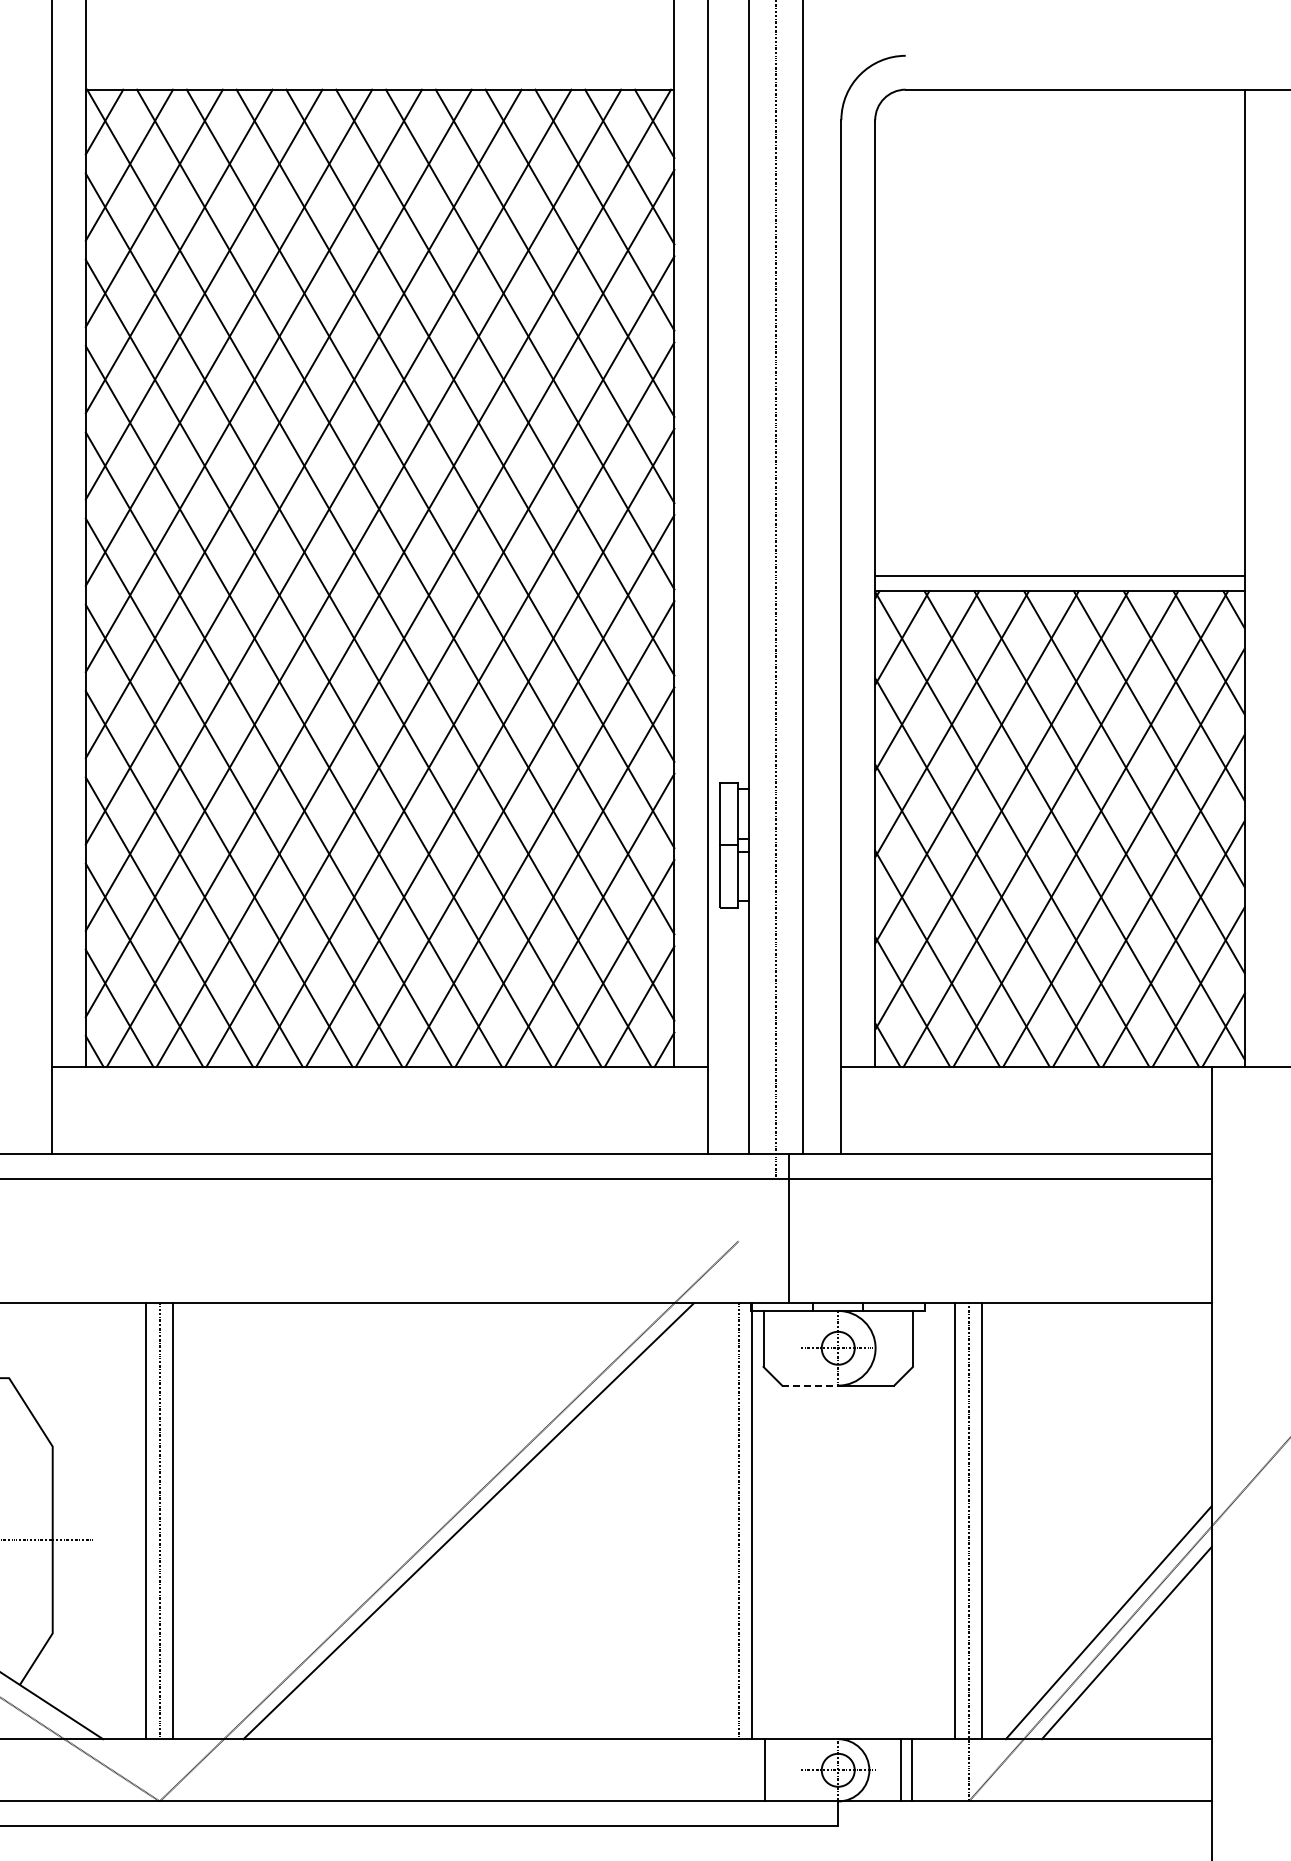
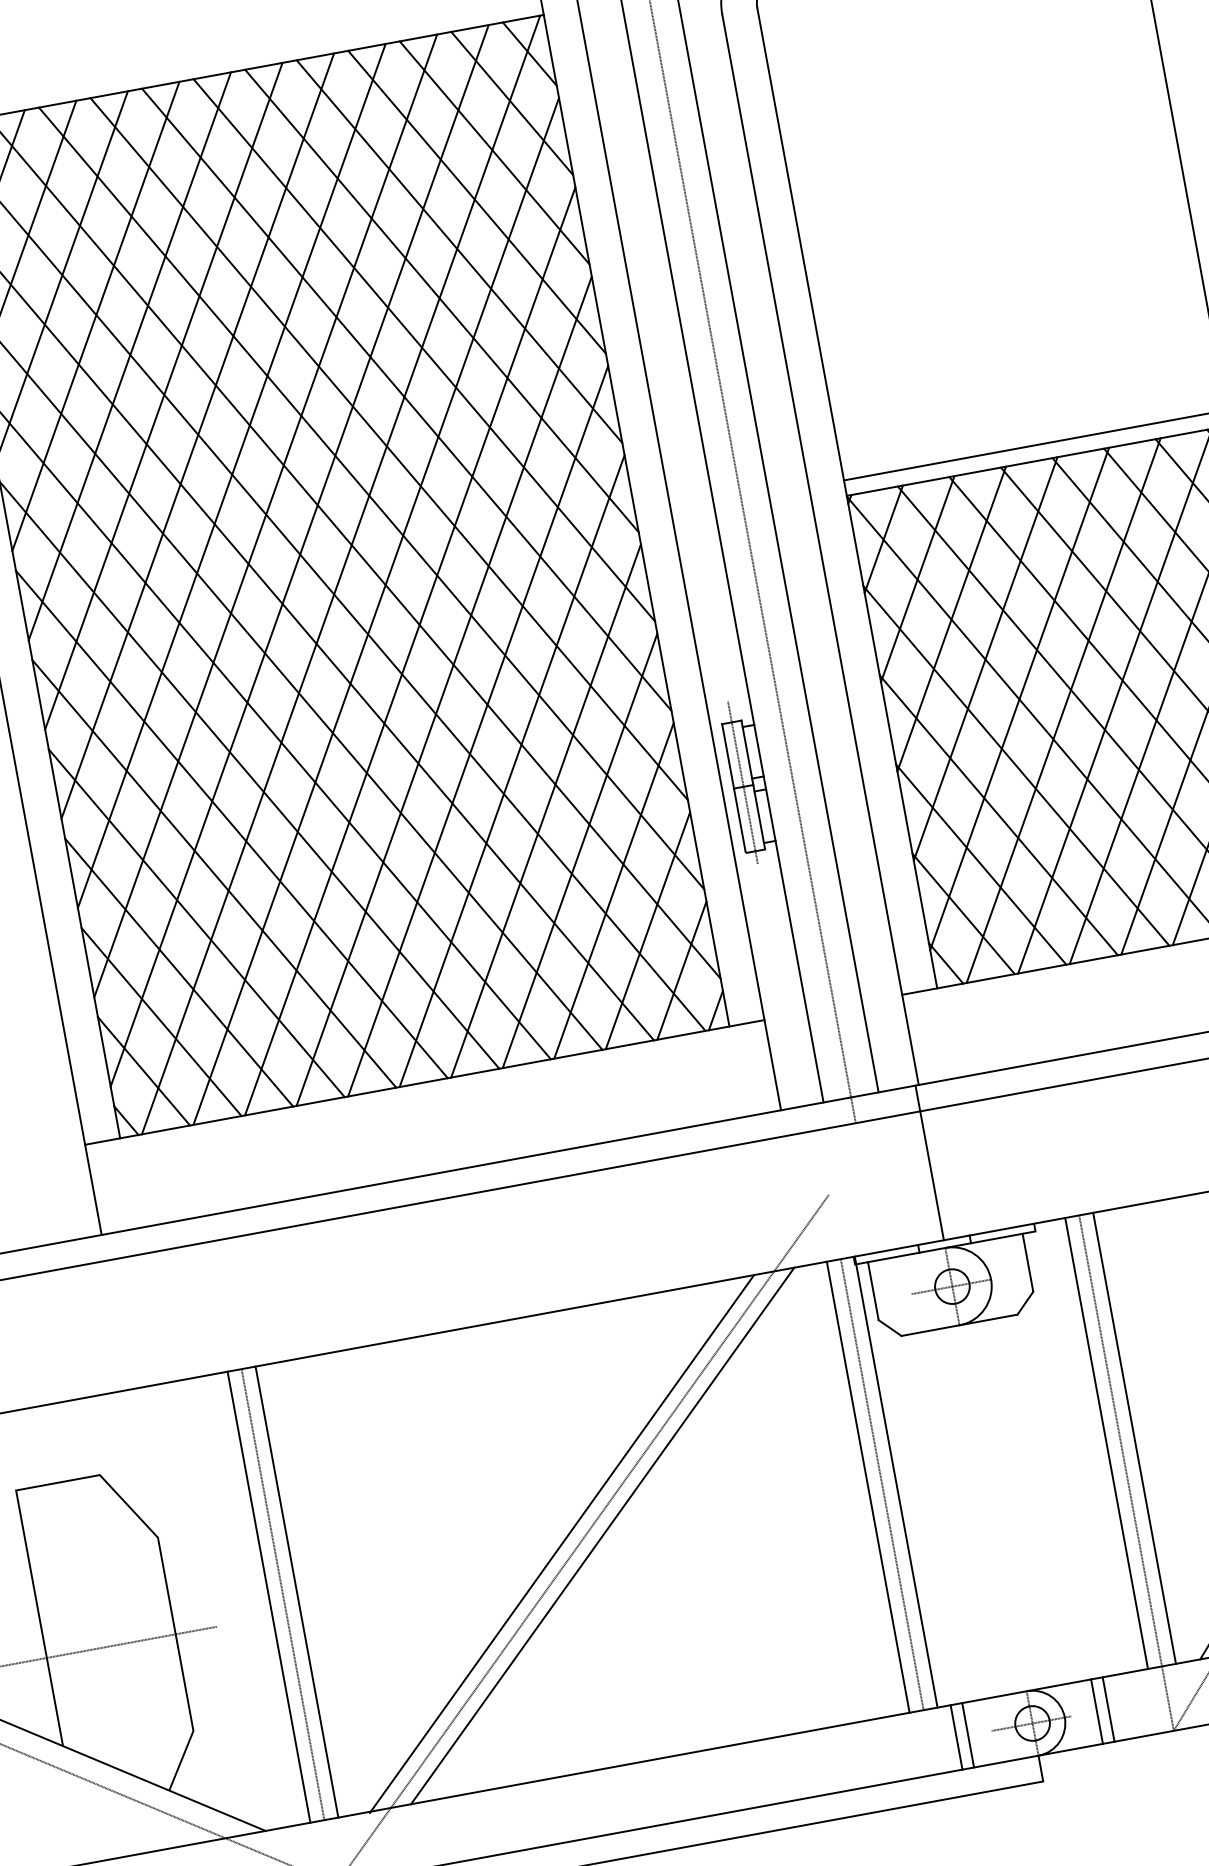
line: (728, 841) -> (742, 782), added
line: (789, 1228) -> (929, 1162), moved
line: (810, 1385) -> (930, 1330), dashed -> solid
line: (428, 1521) -> (561, 1543), added
line: (725, 1521) -> (868, 1487), added
line: (776, 1770) -> (968, 1735), added

